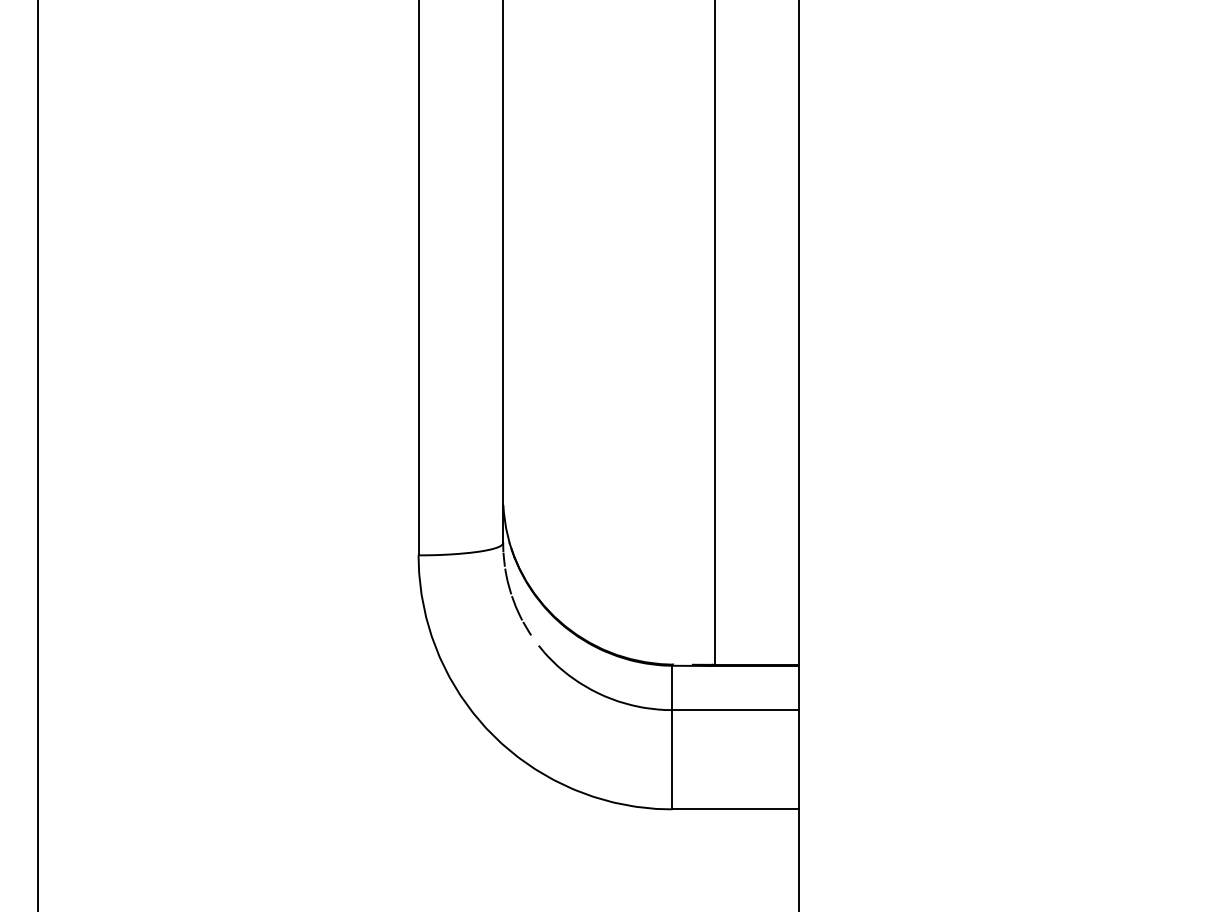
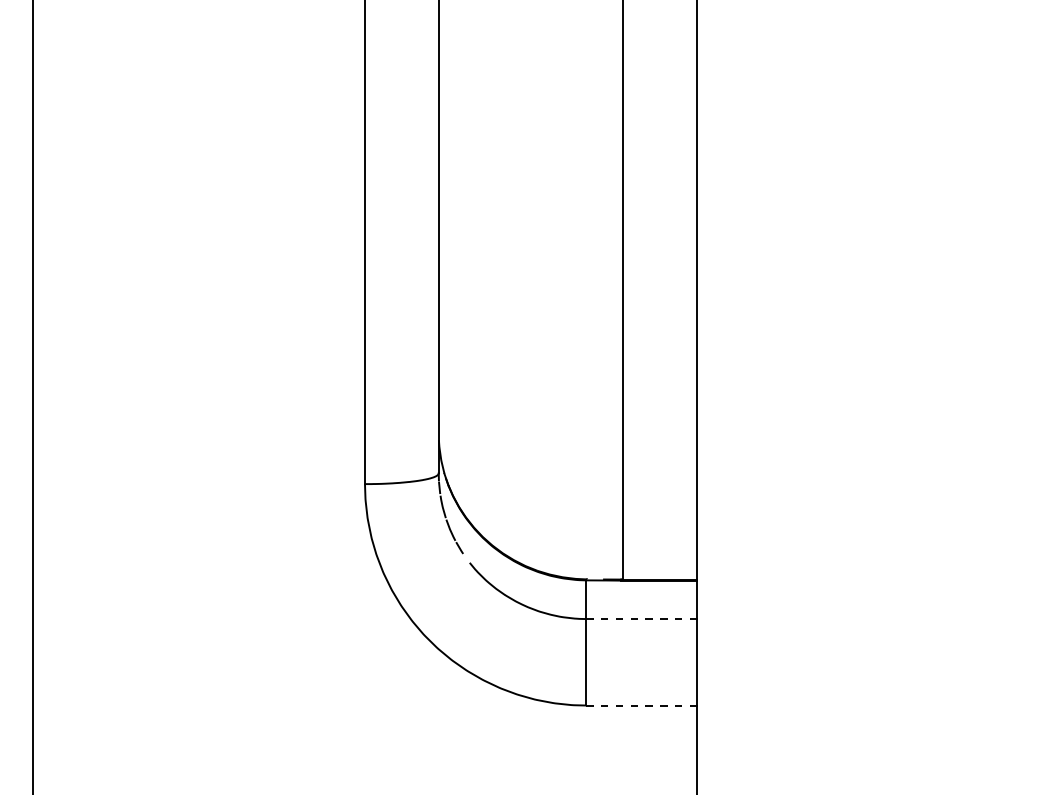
line: (736, 710) -> (642, 619), solid -> dashed
line: (735, 809) -> (641, 705), solid -> dashed

